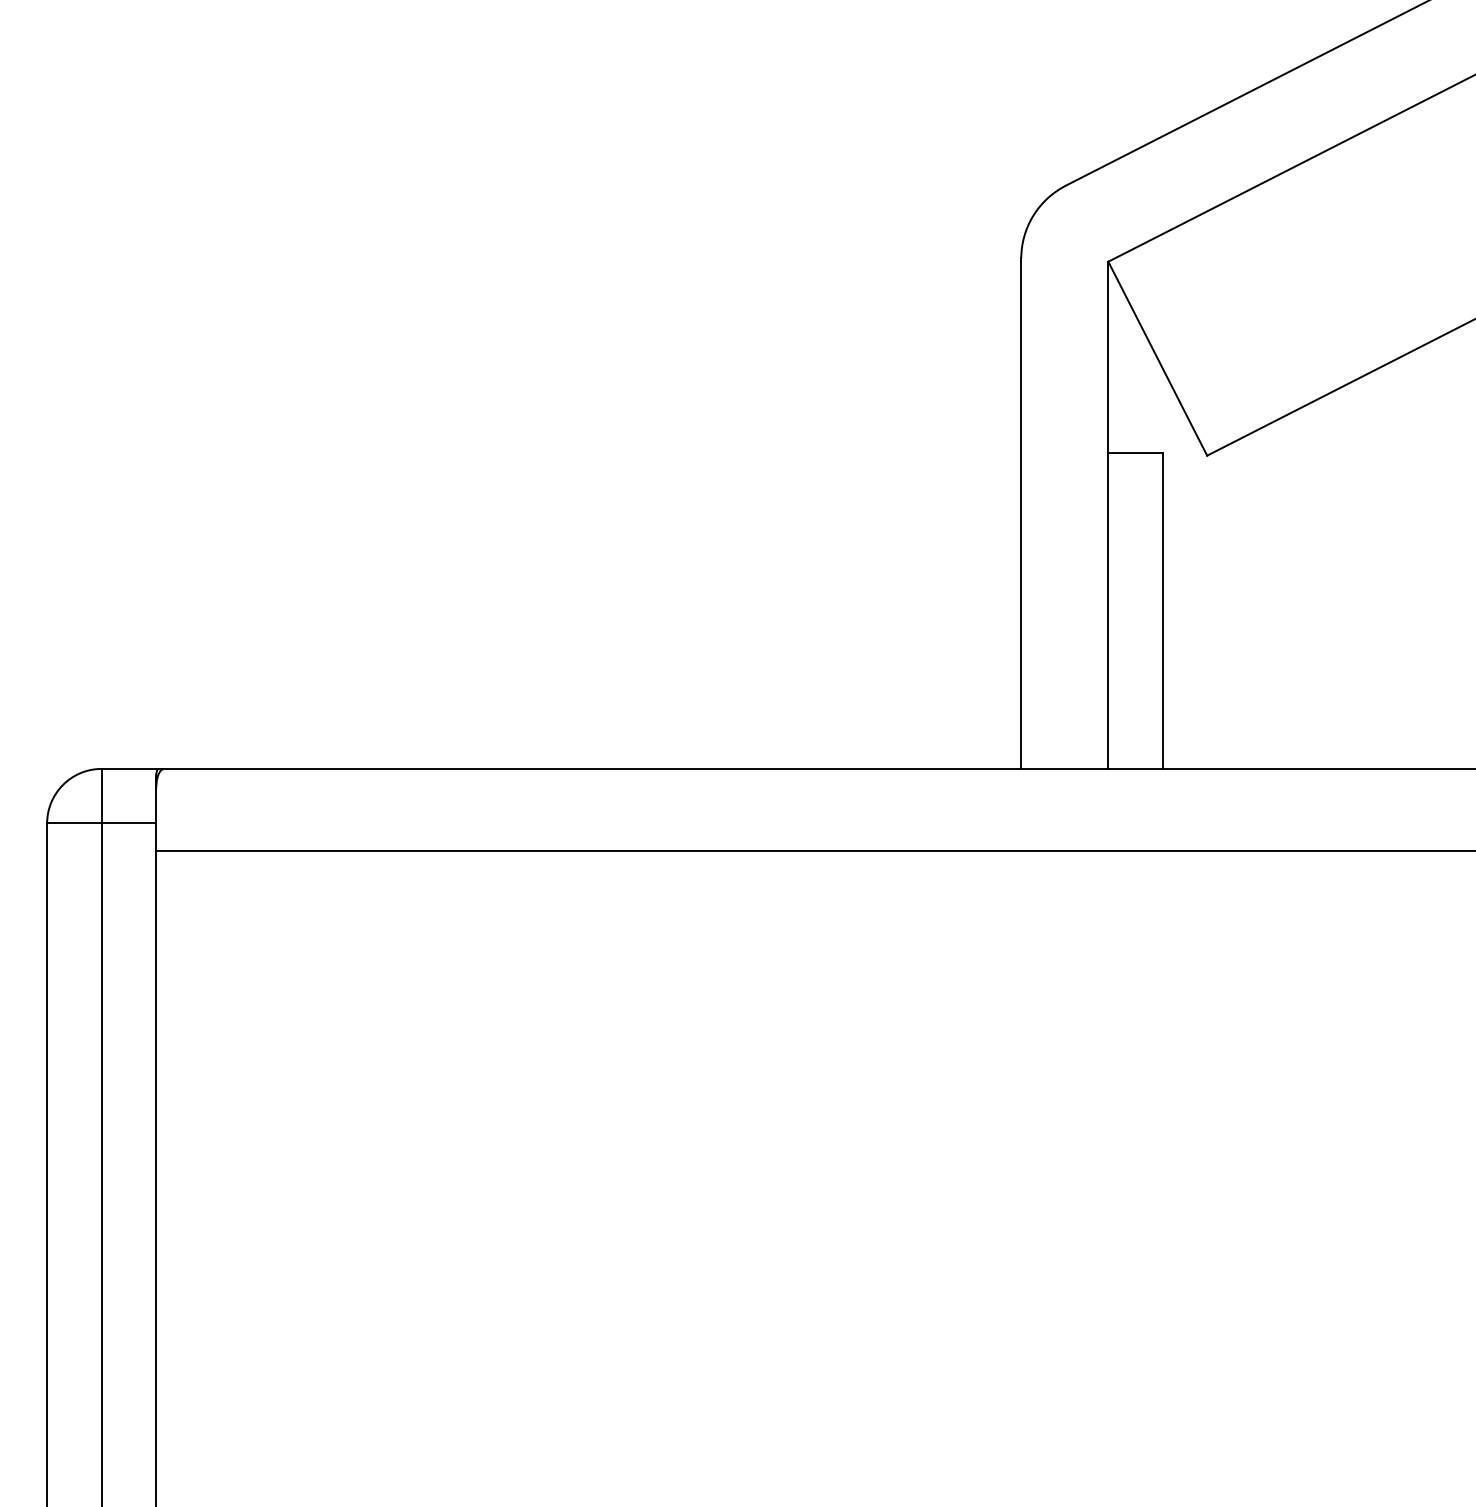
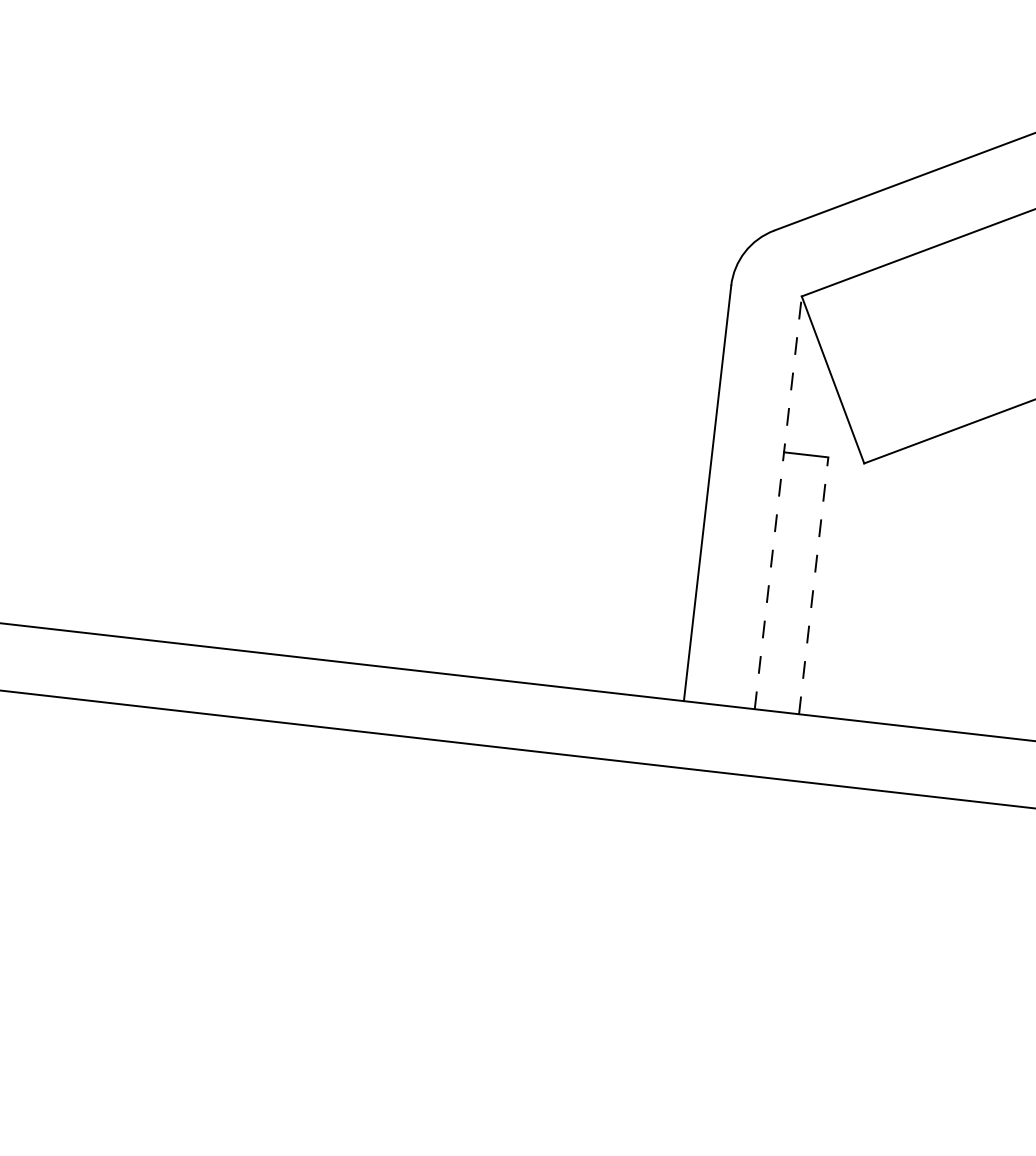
line: (1108, 515) -> (778, 502), solid -> dashed
line: (1162, 611) -> (813, 586), solid -> dashed

